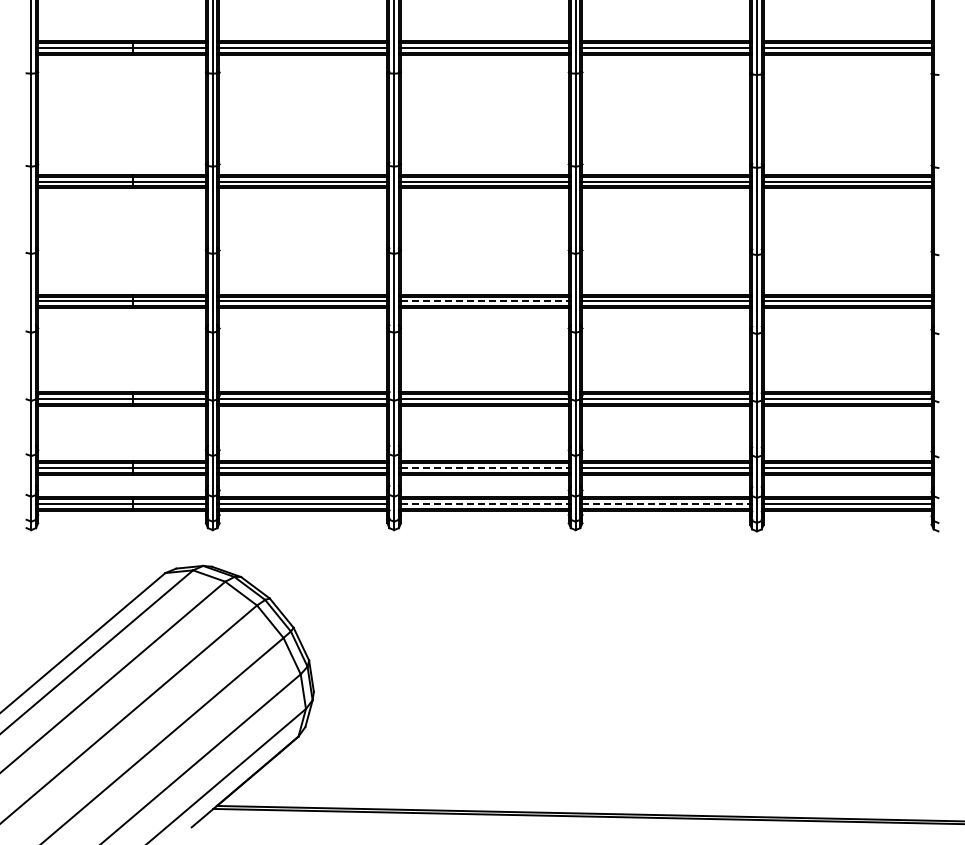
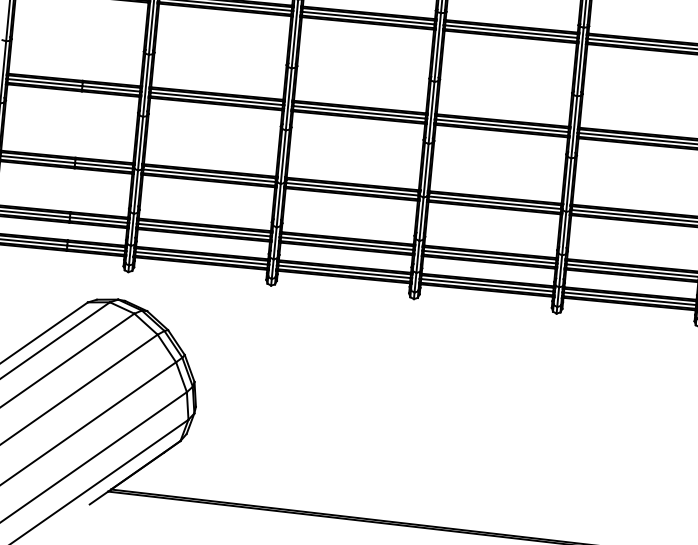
line: (484, 301) -> (359, 112), dashed -> solid
line: (484, 468) -> (346, 243), dashed -> solid
line: (484, 503) -> (344, 271), dashed -> solid
line: (666, 503) -> (487, 284), dashed -> solid

